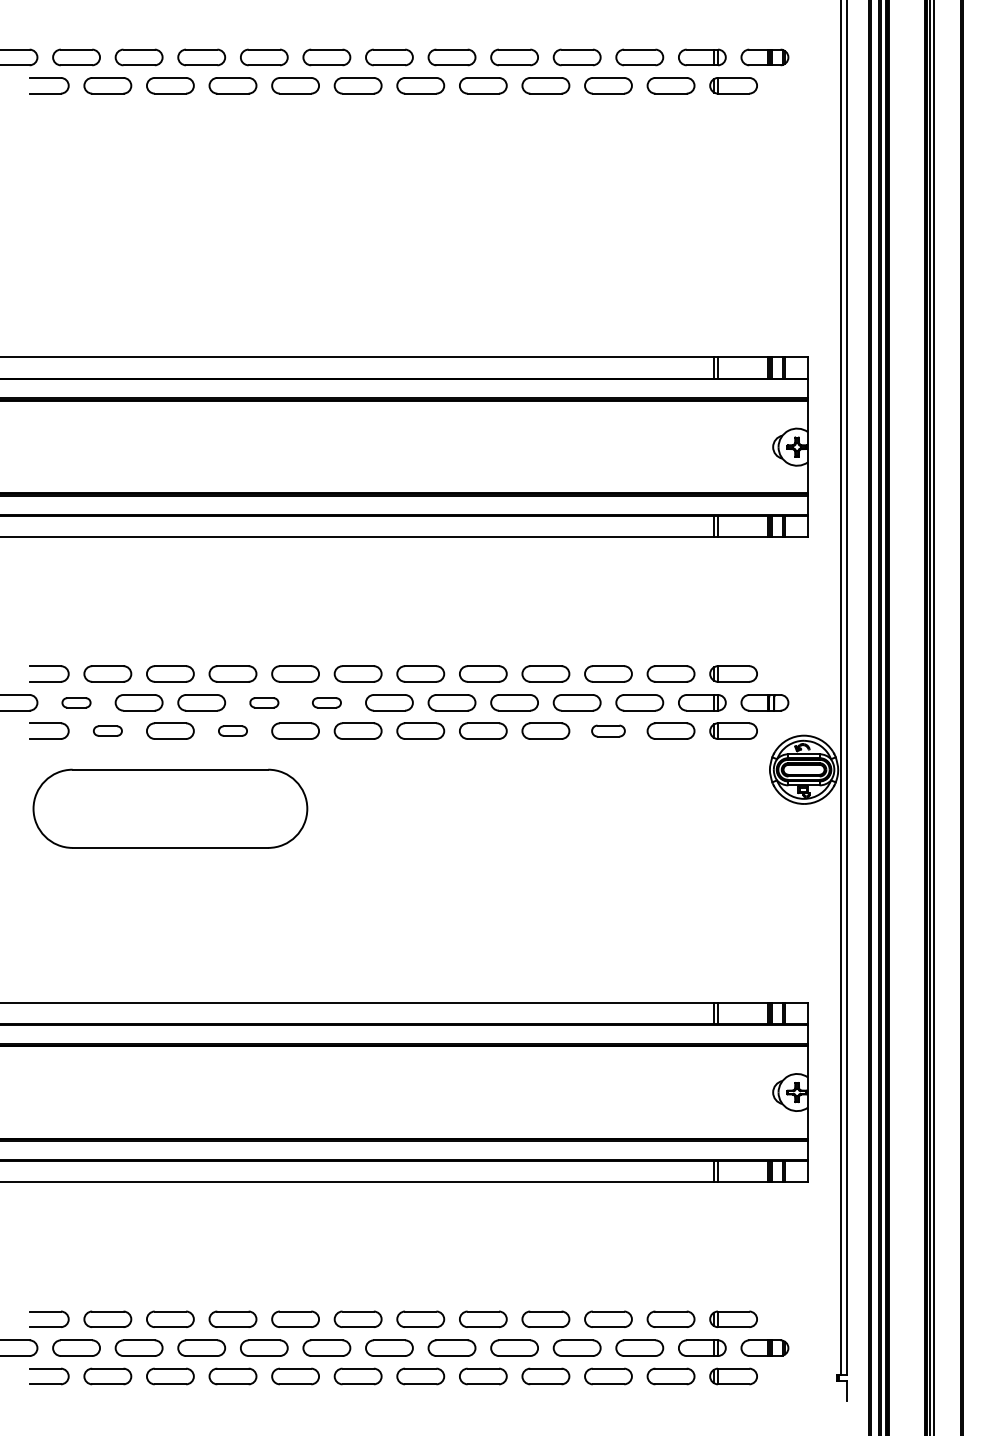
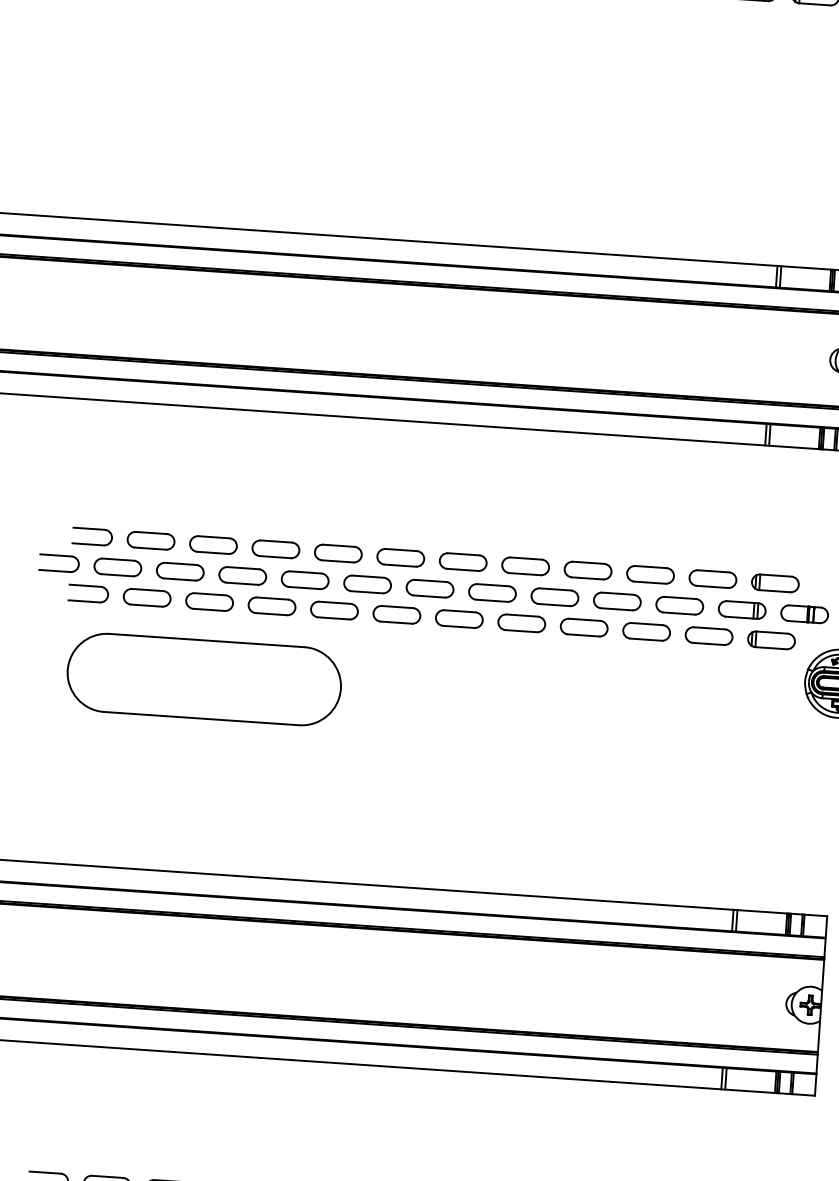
part: (76, 702) -> (117, 567), size x1.67
part: (264, 702) -> (305, 579), size x1.67
part: (326, 702) -> (367, 584), size x1.67
part: (107, 730) -> (146, 597), size x1.67
part: (232, 730) -> (271, 605), size x1.67
part: (608, 730) -> (646, 631), size x1.43

